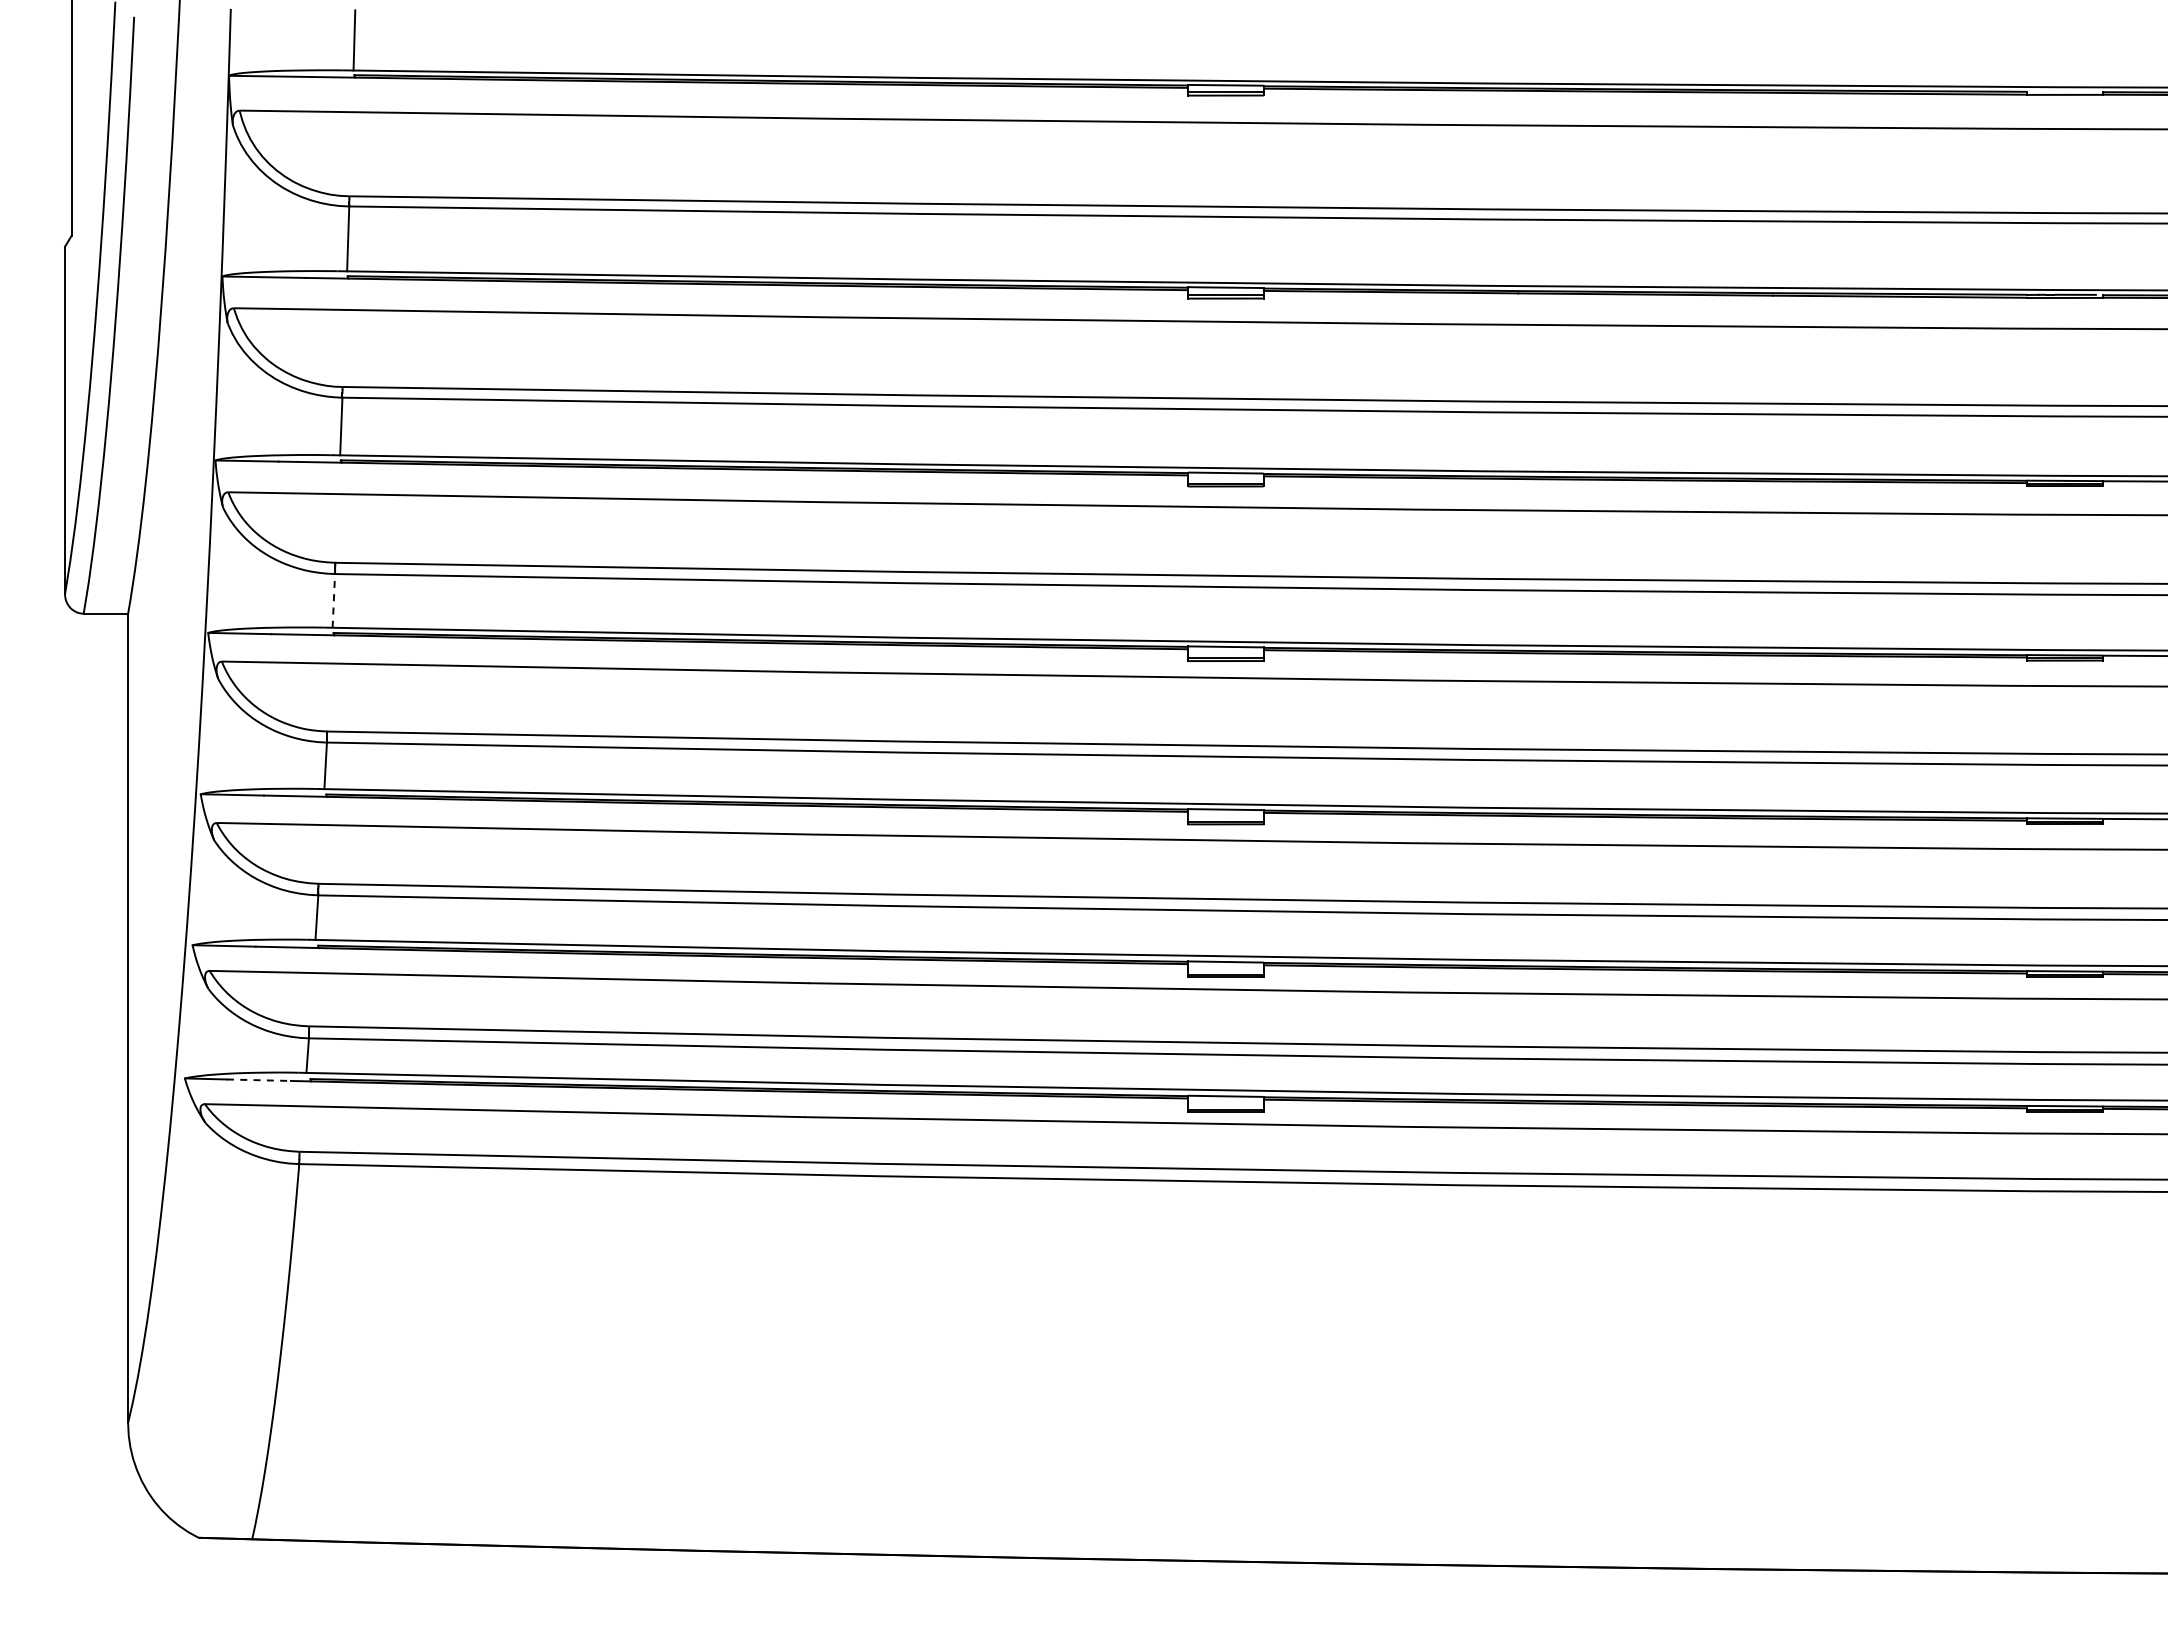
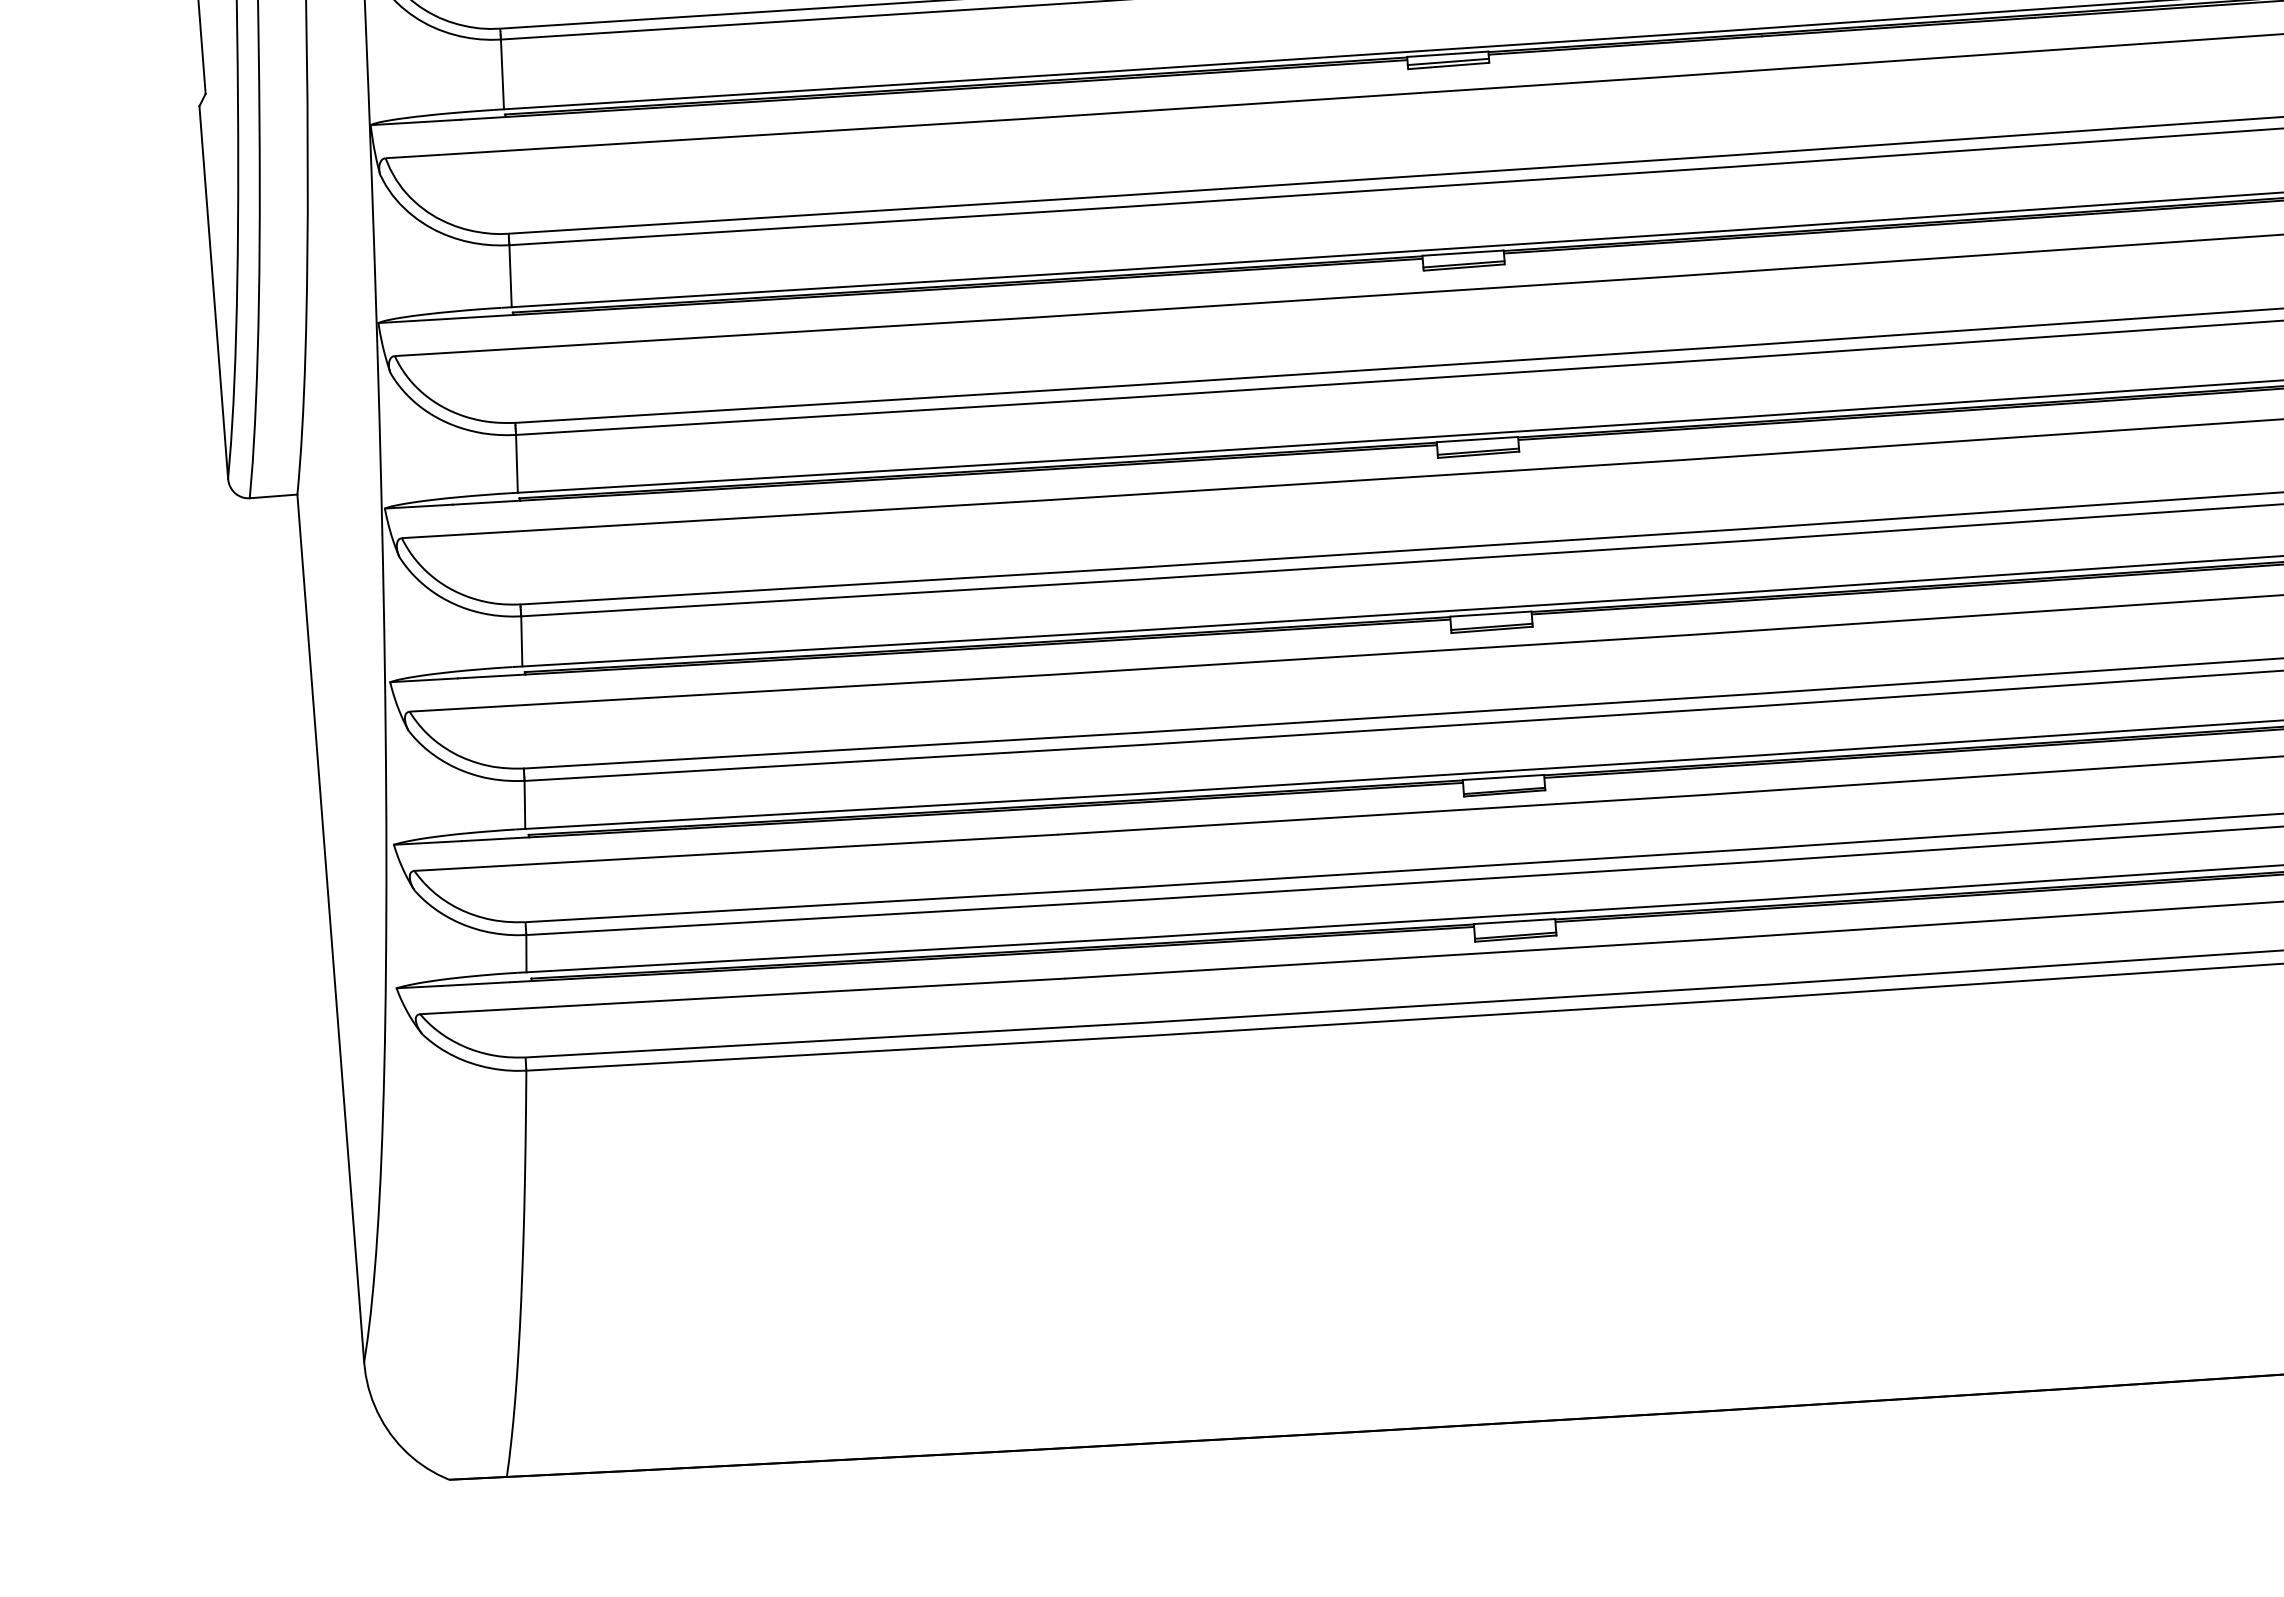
line: (333, 600) -> (516, 463), dashed -> solid
line: (258, 1080) -> (475, 984), dashed -> solid

